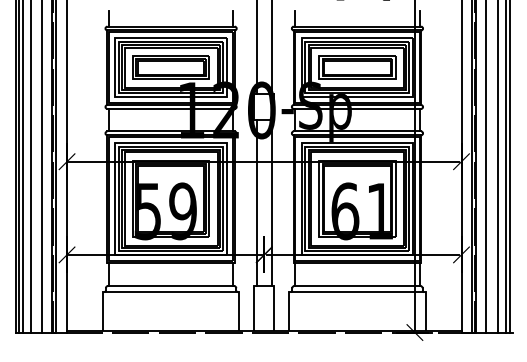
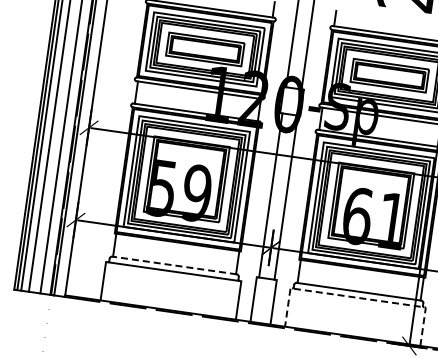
line: (171, 285) -> (175, 265), solid -> dashed
line: (356, 292) -> (357, 298), solid -> dashed

